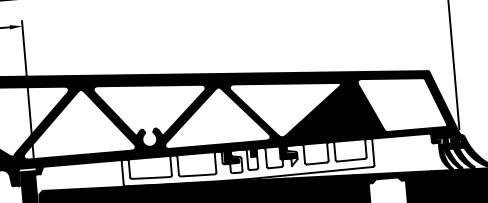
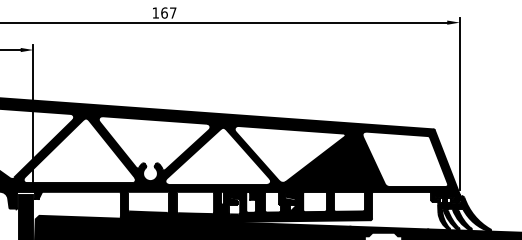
fill: (248, 163) -> (246, 206), added

